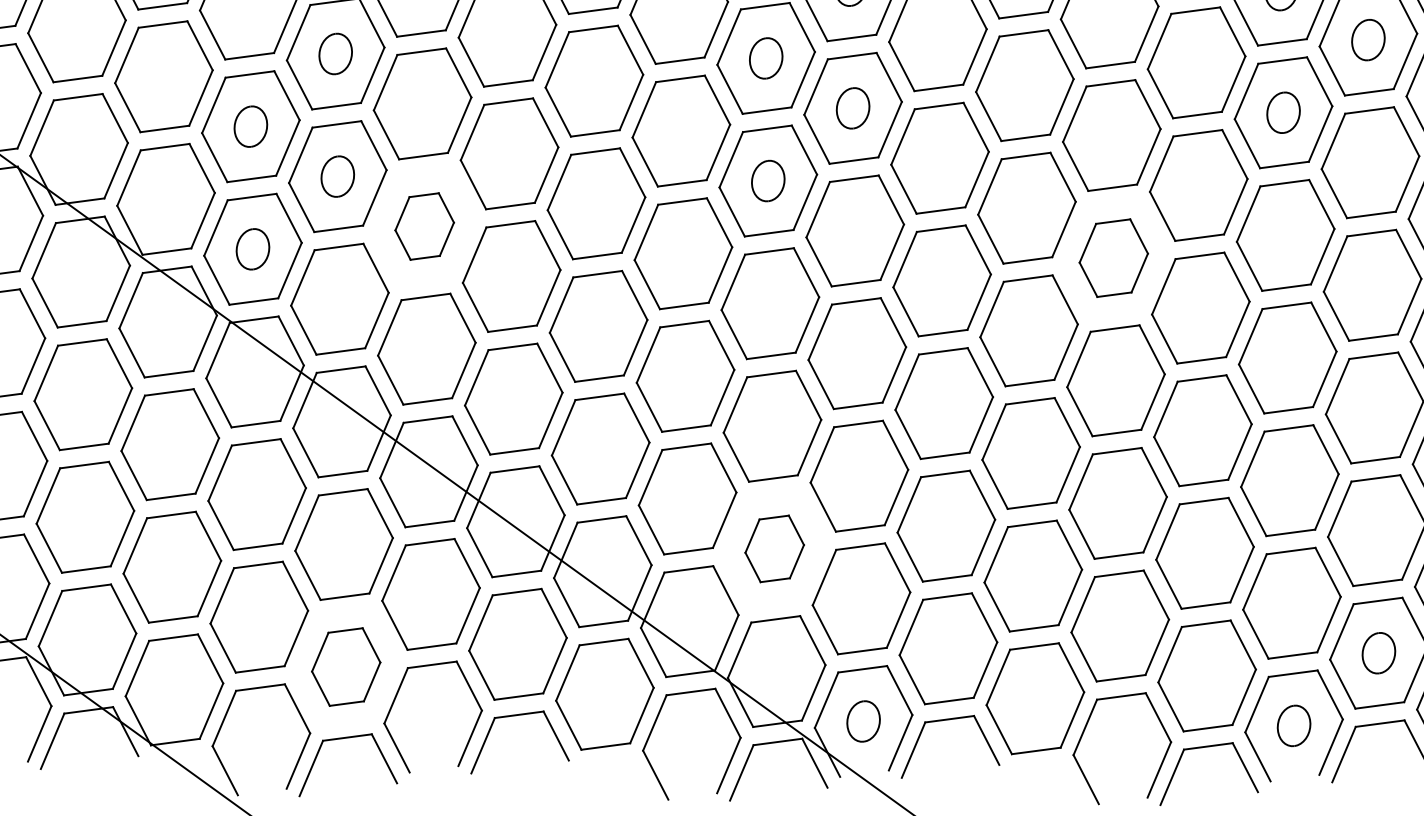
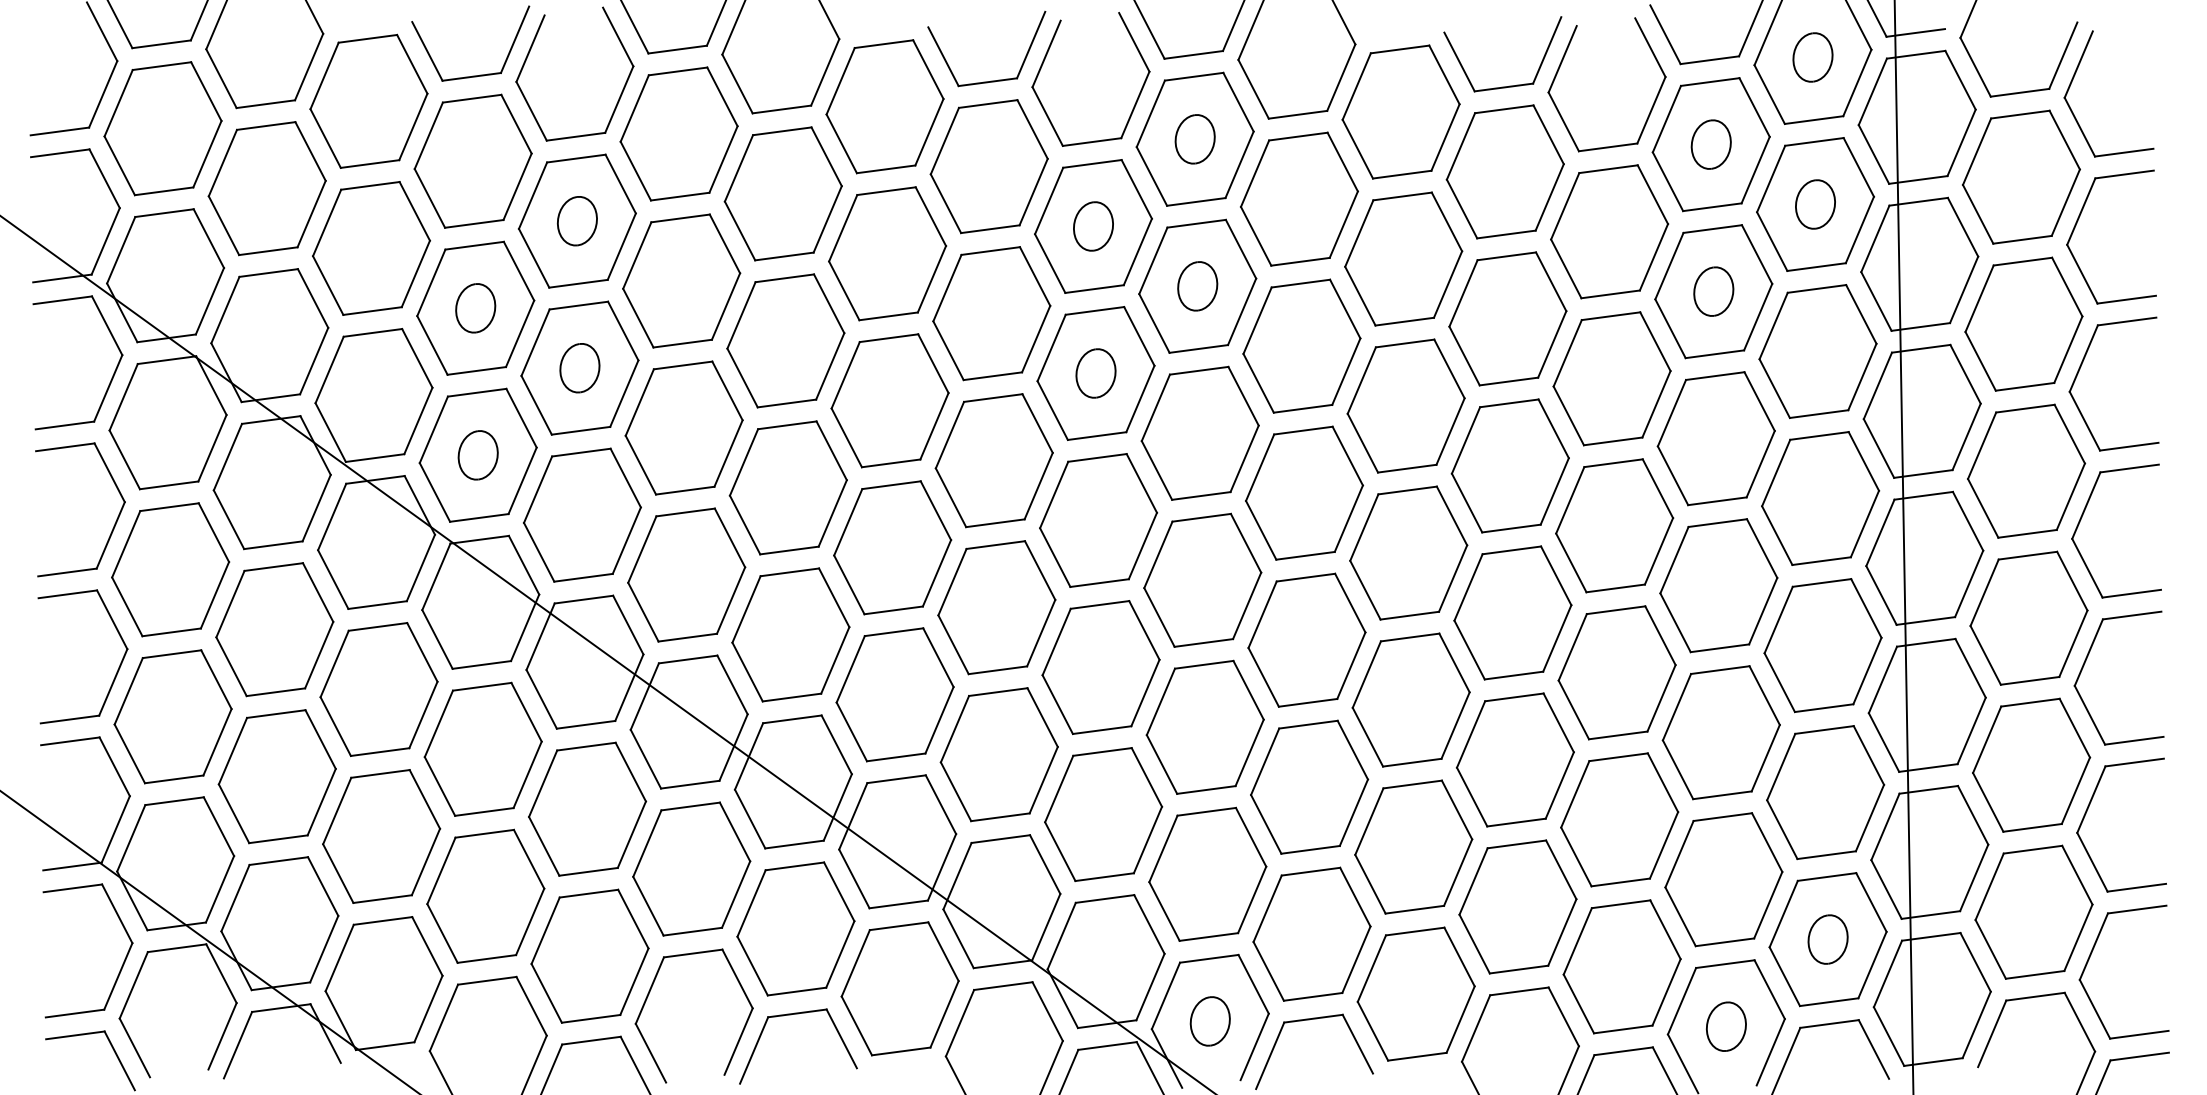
part: (424, 226) -> (683, 427), size x1.67
part: (1113, 257) -> (1509, 465), size x1.43
part: (774, 548) -> (1103, 814), size x1.67
part: (345, 666) -> (589, 955), size x1.43

